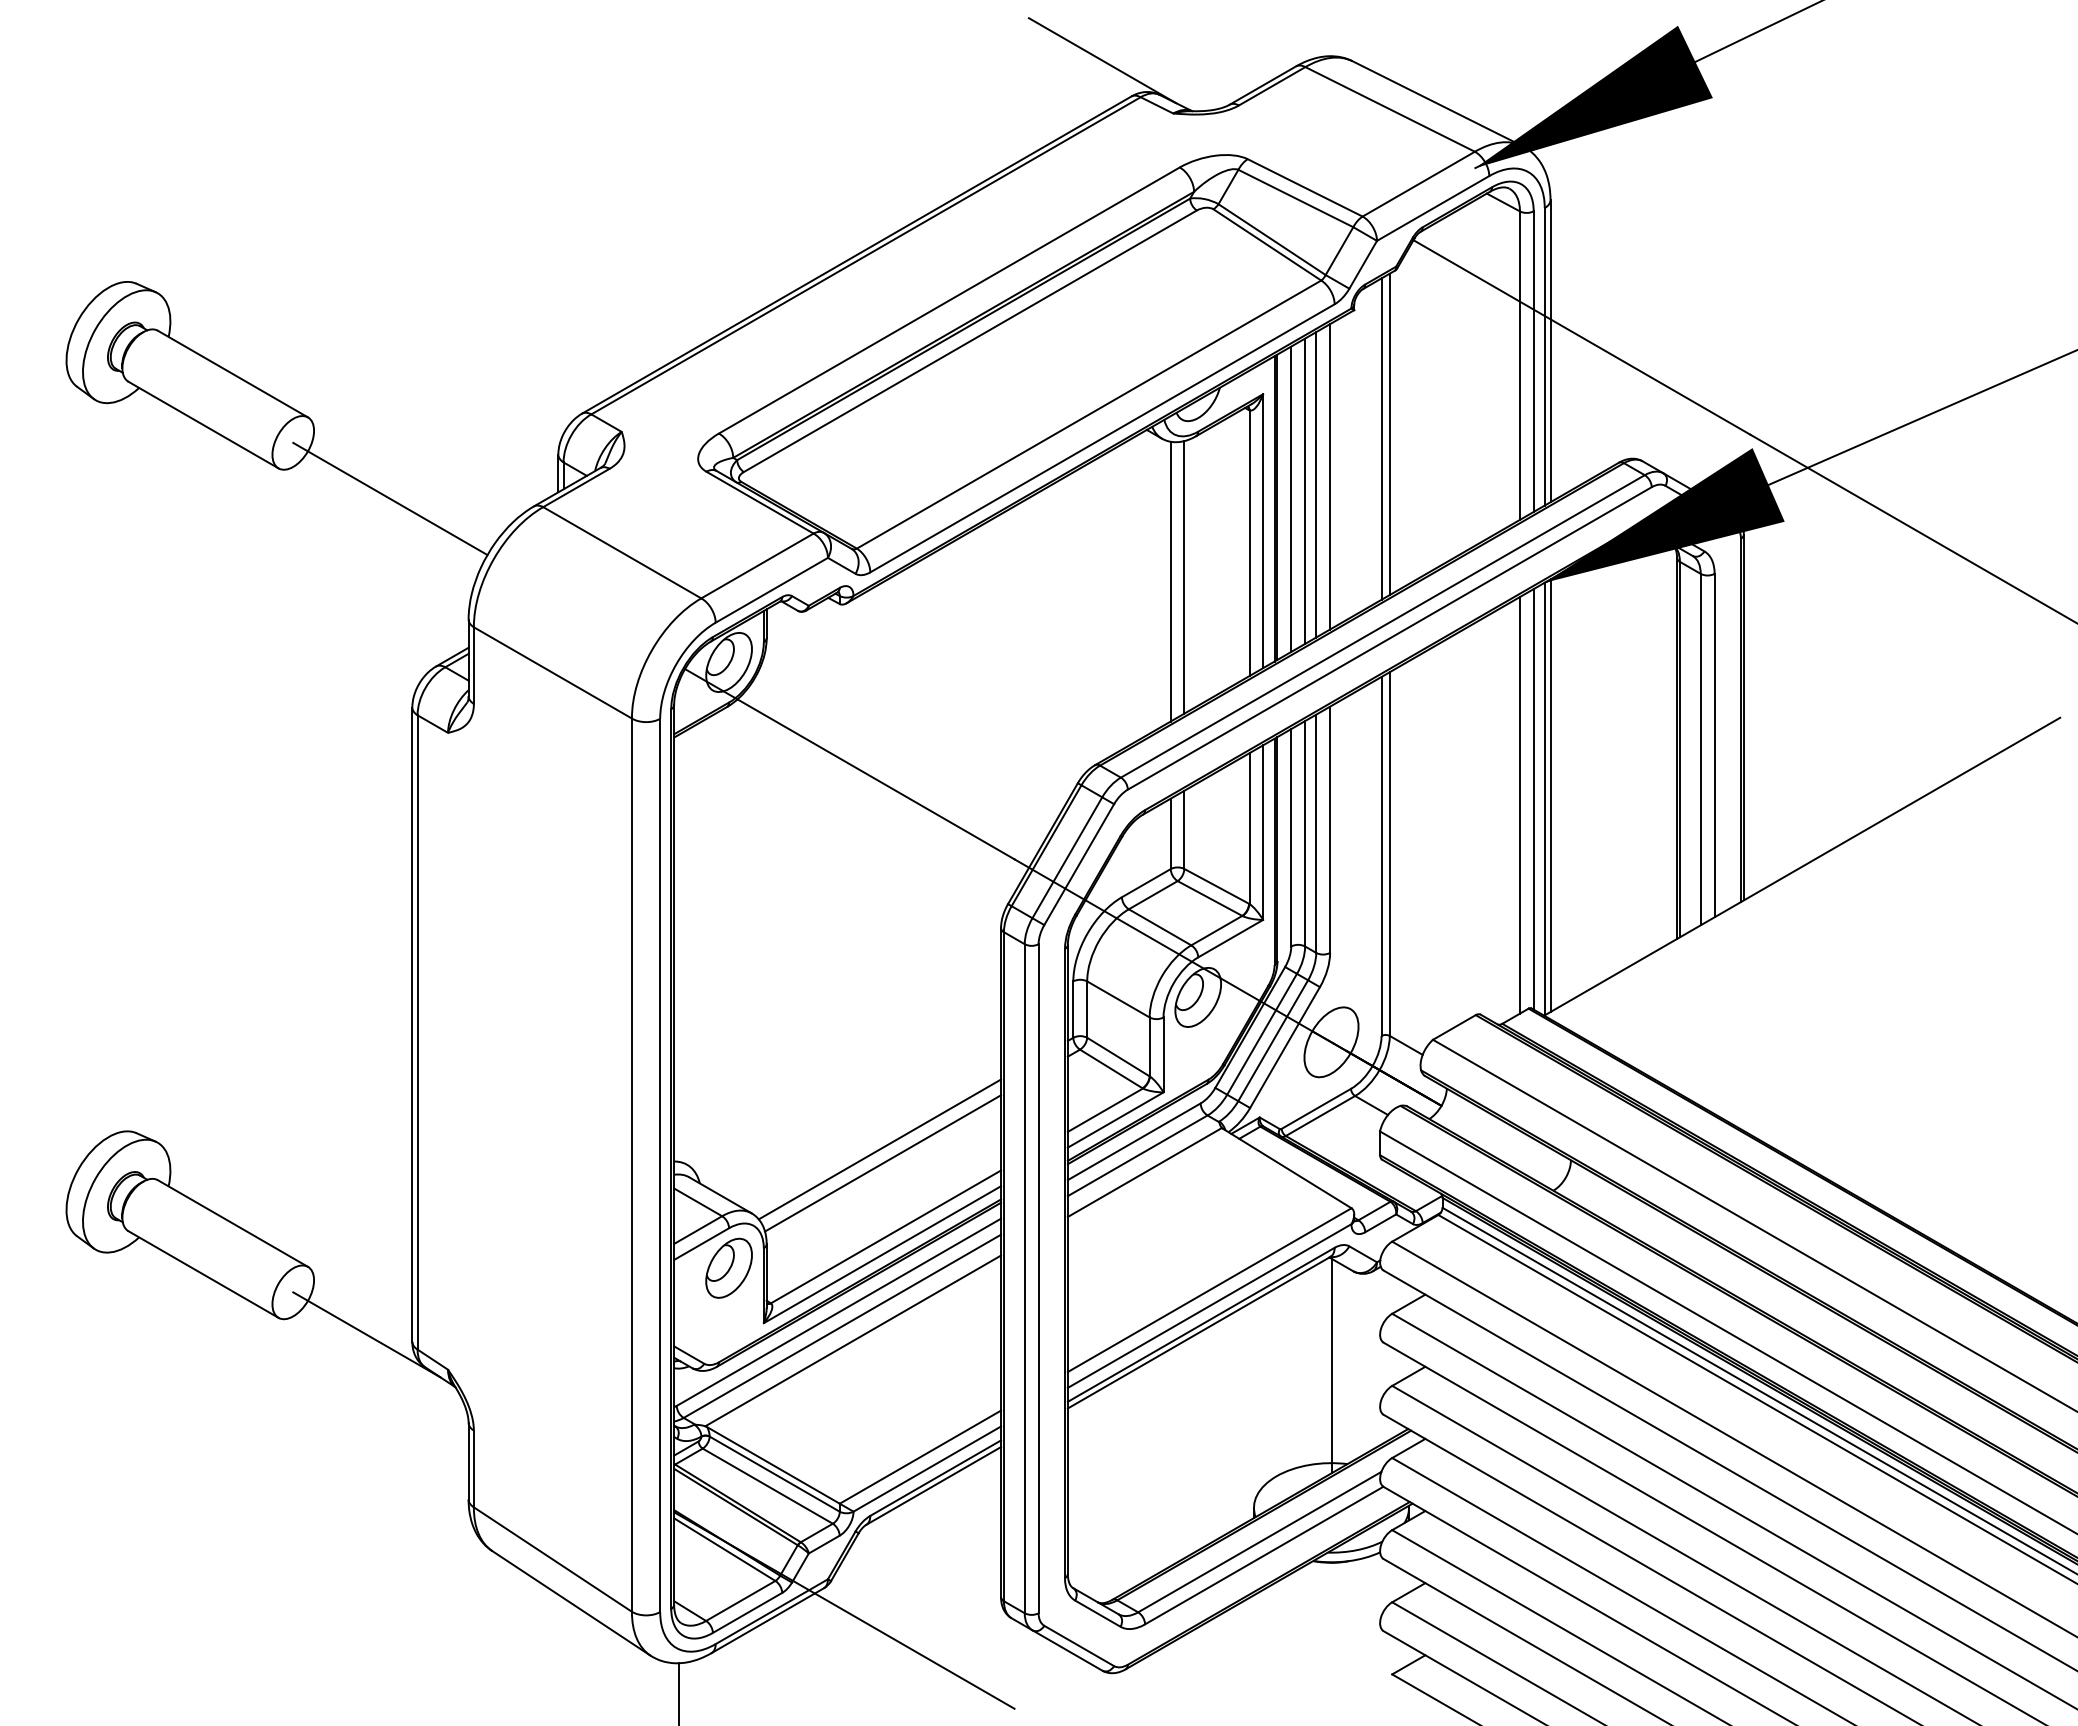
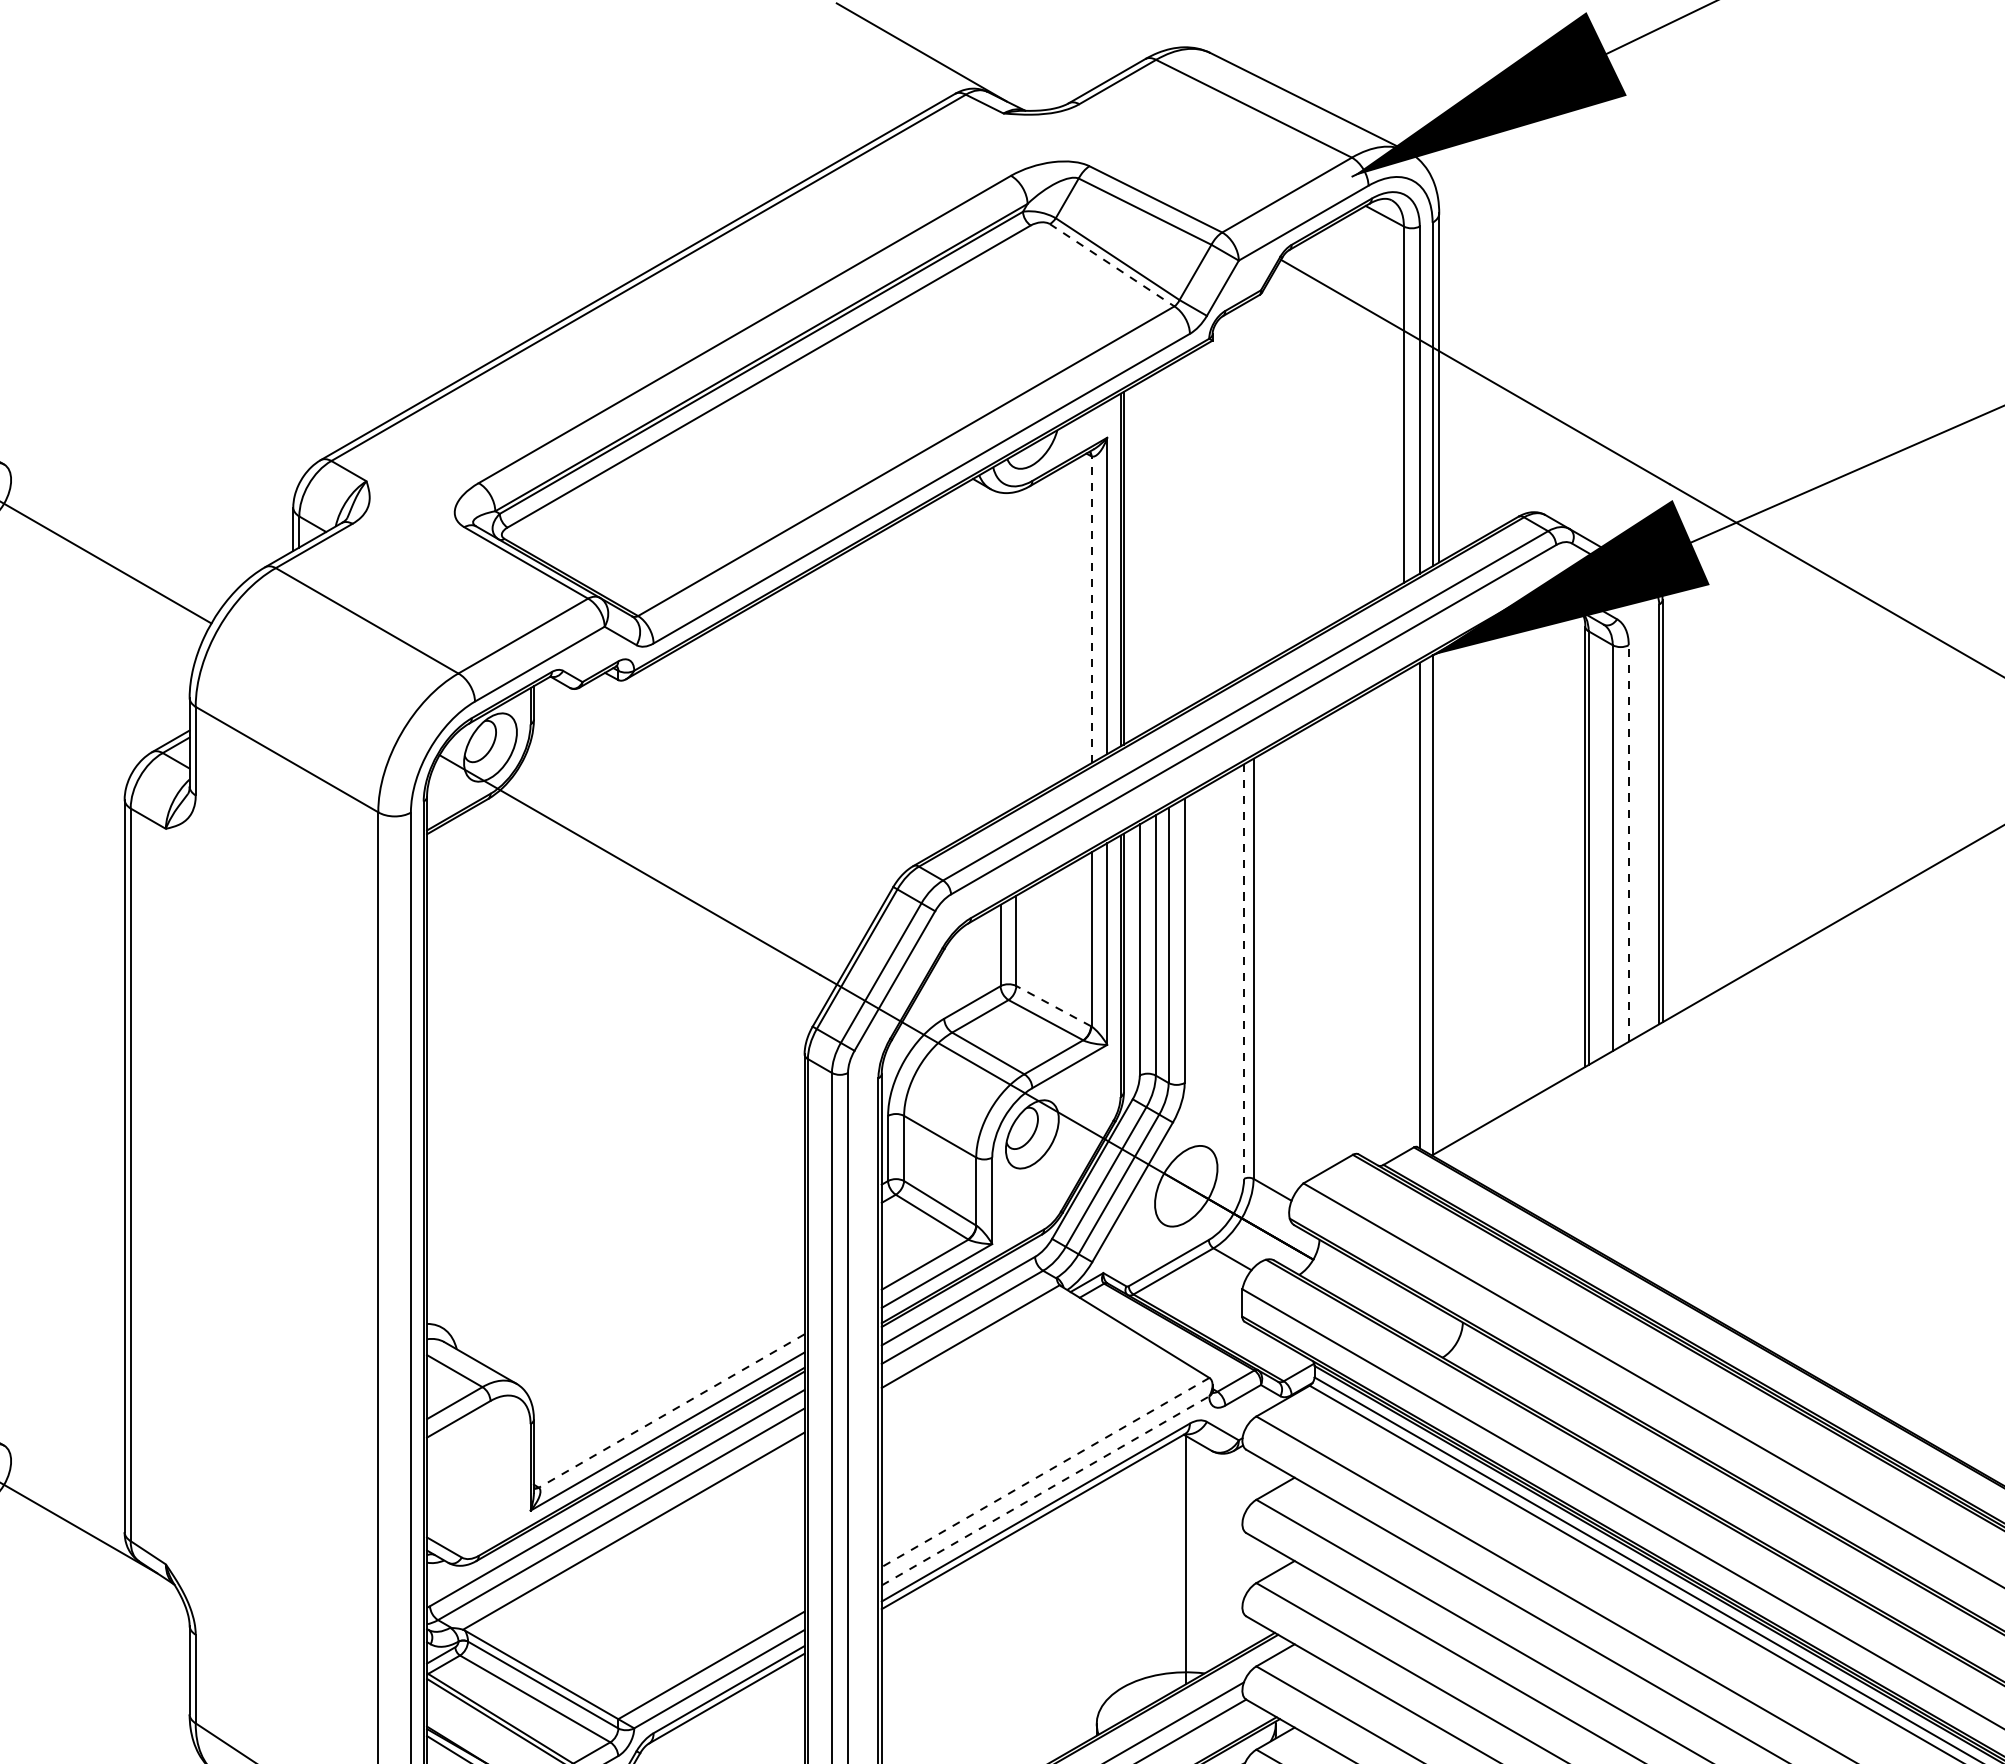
line: (1267, 244) -> (1112, 264), solid -> dashed
line: (1389, 434) -> (1253, 484), removed
line: (1381, 438) -> (1244, 488), removed
line: (1330, 476) -> (1185, 532), removed
line: (1316, 484) -> (1168, 541), removed
line: (1305, 490) -> (1156, 548), removed
line: (1291, 498) -> (1140, 558), removed
line: (1249, 543) -> (1091, 610), solid -> dashed
line: (1184, 577) -> (1016, 649), removed
line: (1170, 581) -> (1000, 654), removed
line: (1714, 745) -> (1628, 843), solid -> dashed
line: (1550, 795) -> (1439, 901), removed
line: (1519, 805) -> (1403, 912), removed
line: (1381, 856) -> (1244, 971), solid -> dashed
line: (1216, 886) -> (1053, 1006), solid -> dashed
line: (879, 1149) -> (664, 1310), removed
line: (883, 1163) -> (668, 1326), removed
line: (886, 1236) -> (672, 1410), solid -> dashed
part: (728, 1267) -> (489, 1446), removed
line: (1209, 1290) -> (1045, 1472), solid -> dashed
line: (1209, 1306) -> (1045, 1491), solid -> dashed

